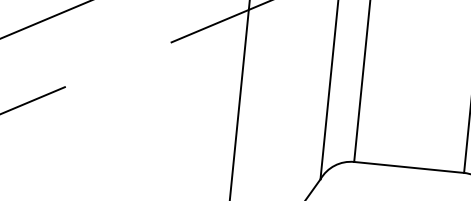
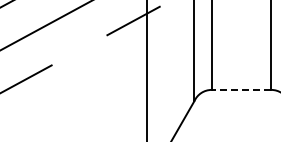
line: (409, 166) -> (241, 89), solid -> dashed

